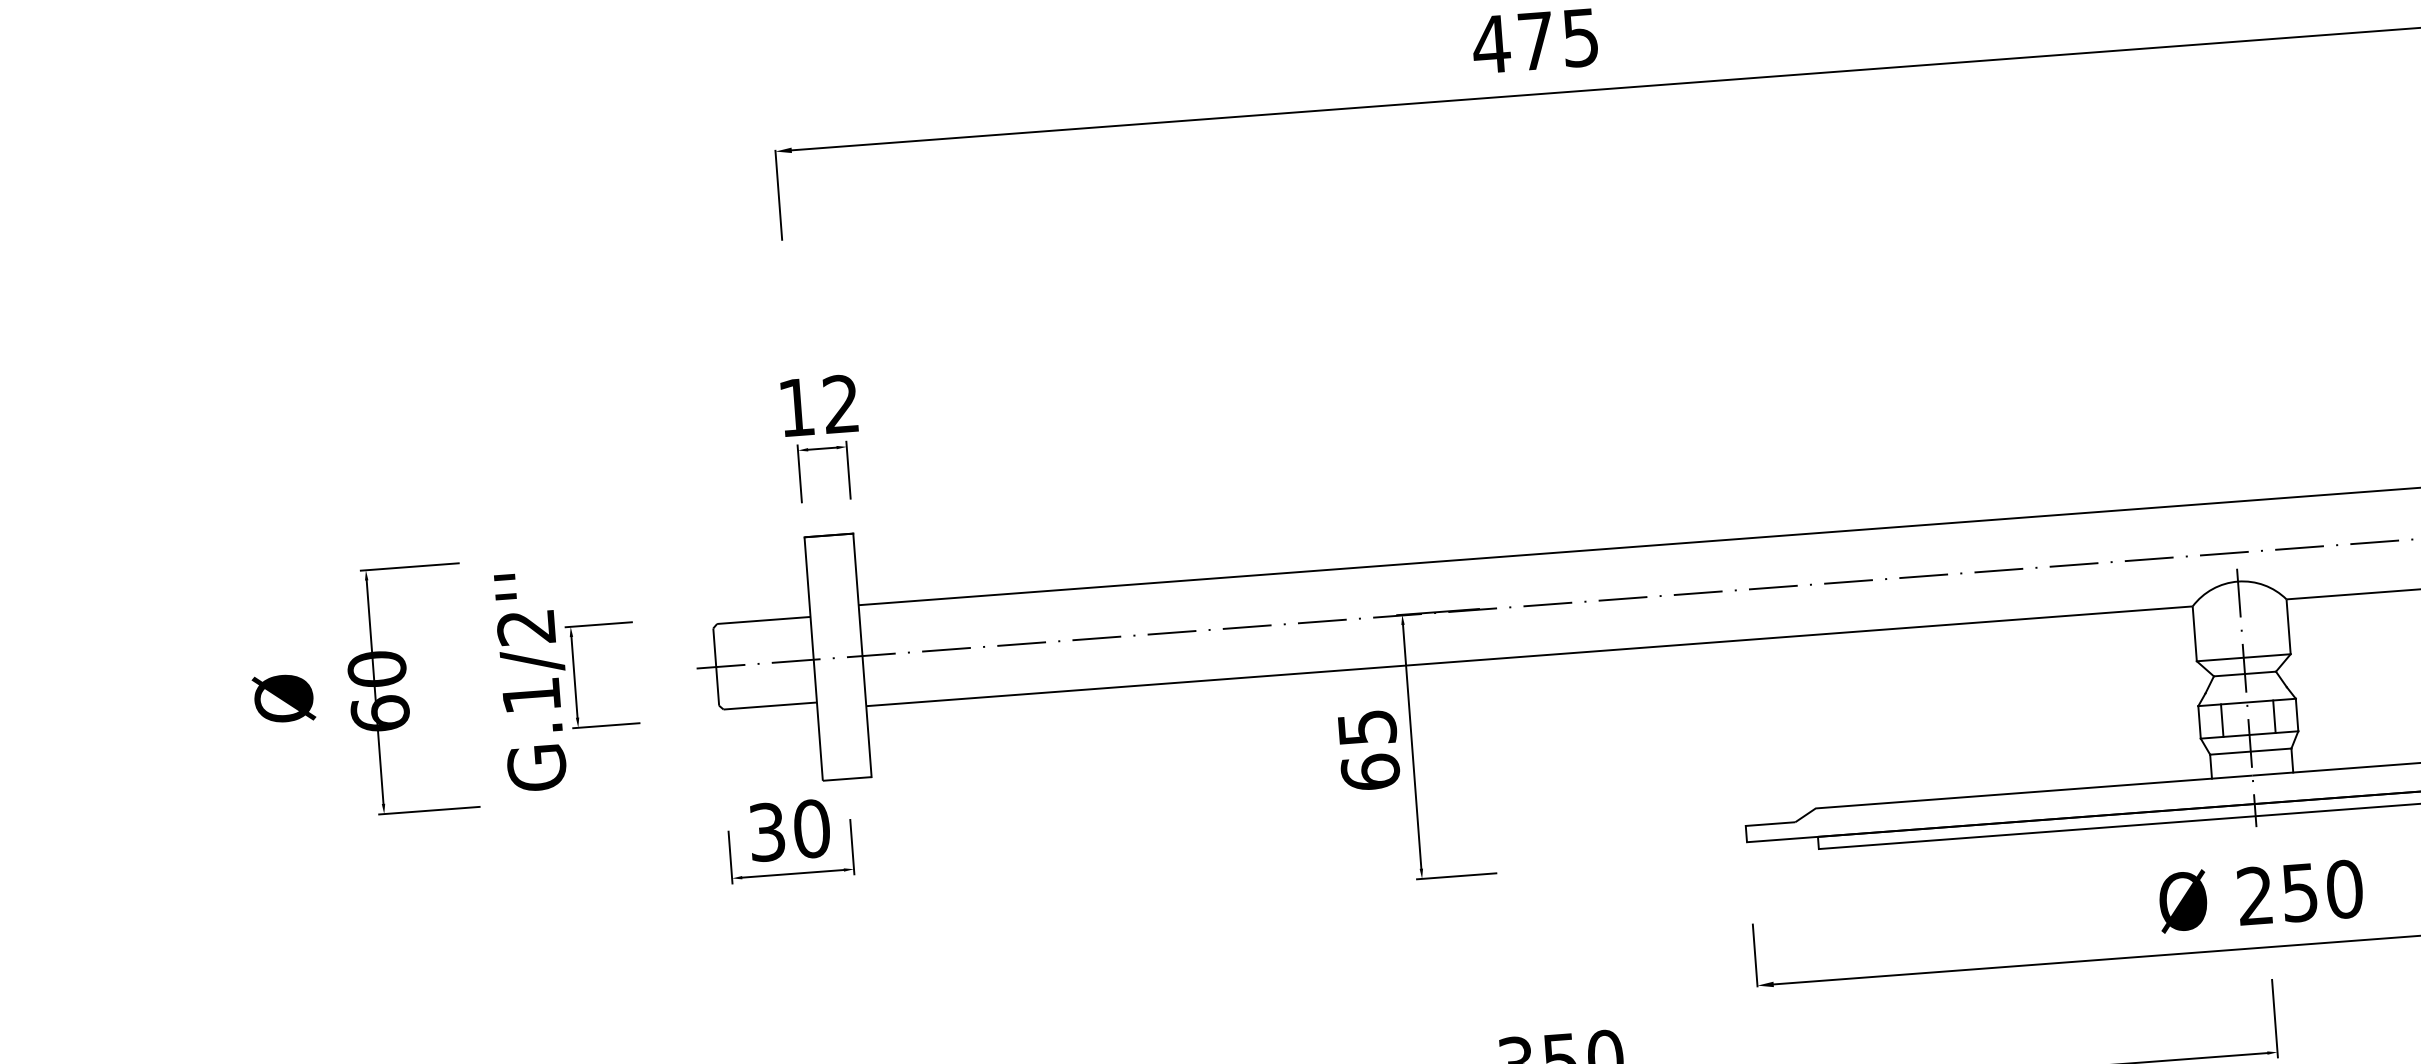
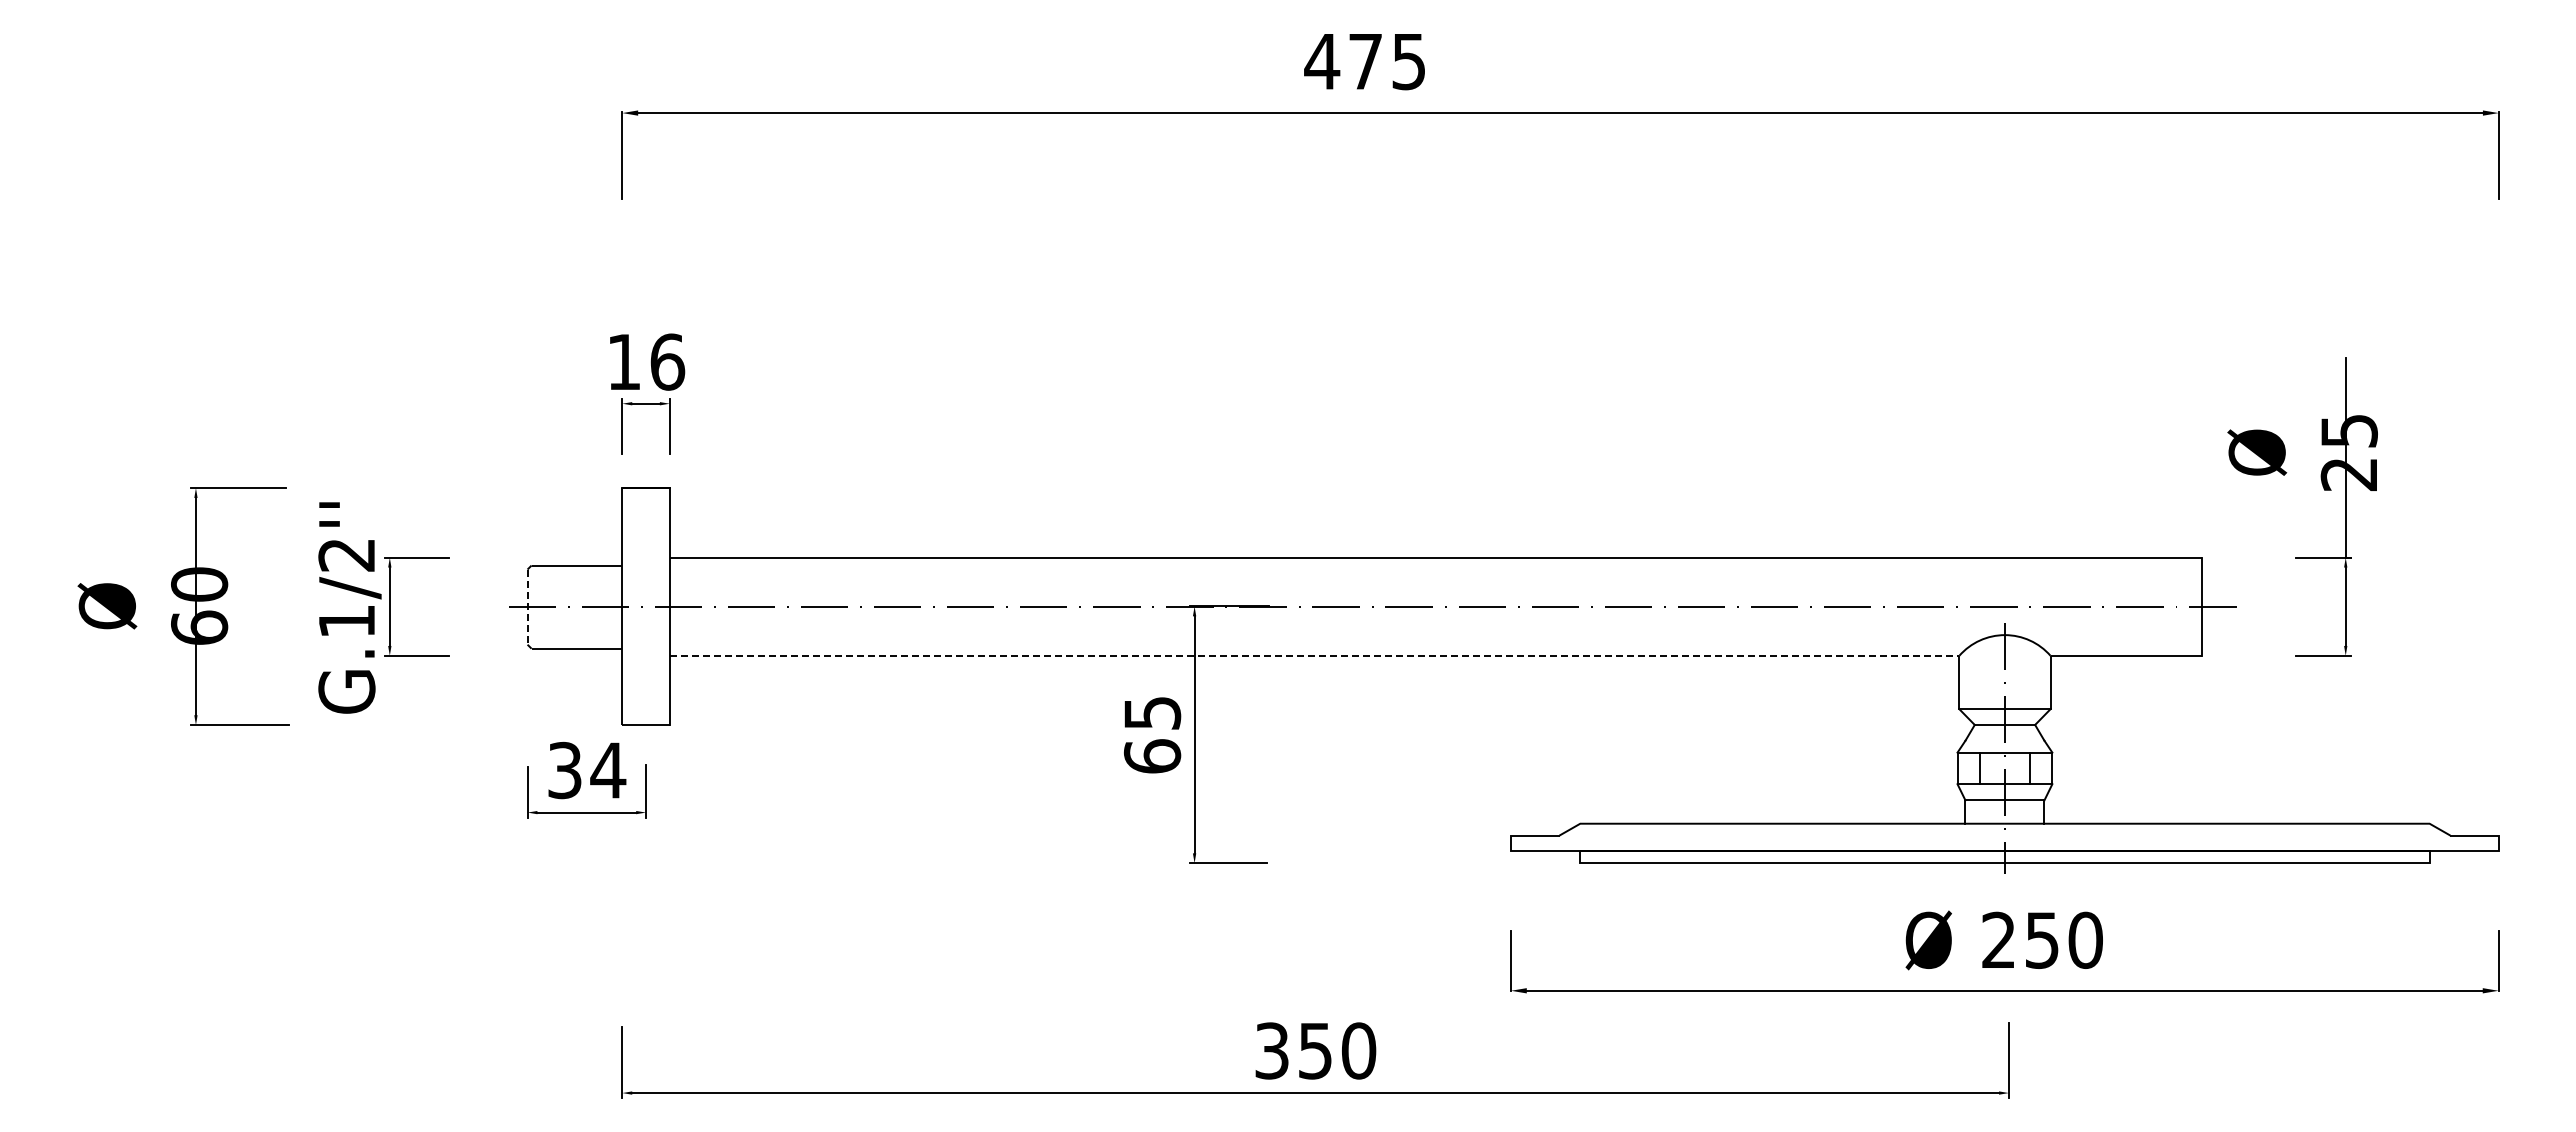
text: (841, 403) -> (667, 361), 12 -> 16
line: (1529, 655) -> (1314, 655), solid -> dashed
line: (716, 667) -> (527, 607), solid -> dashed
text: (812, 828) -> (608, 770), 30 -> 34

